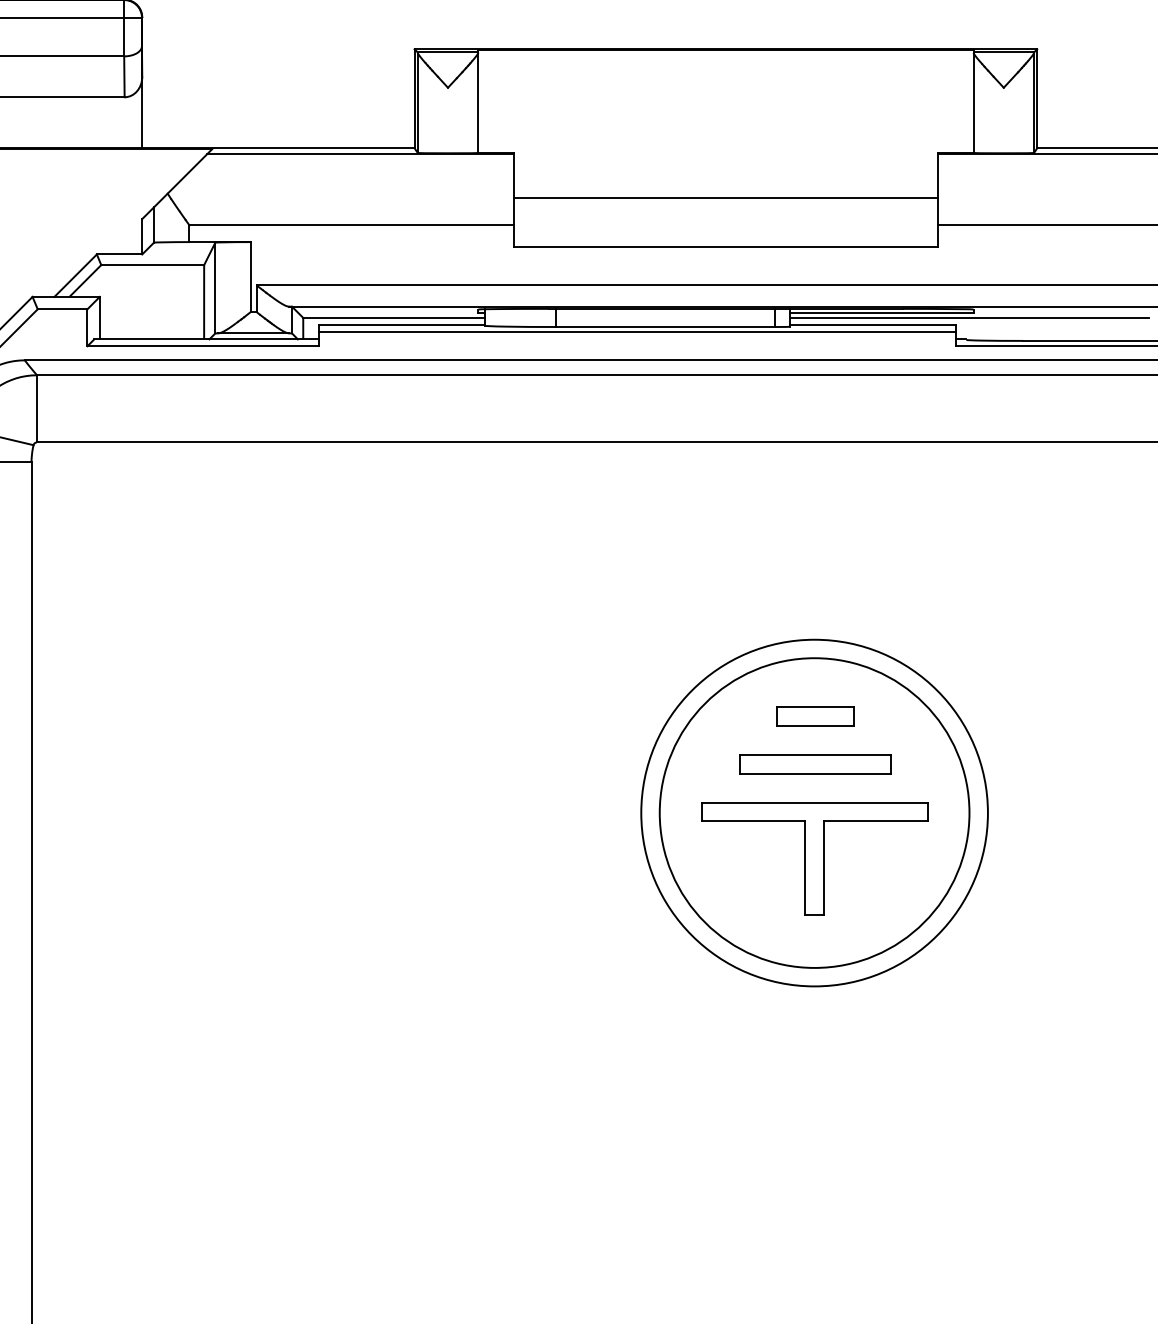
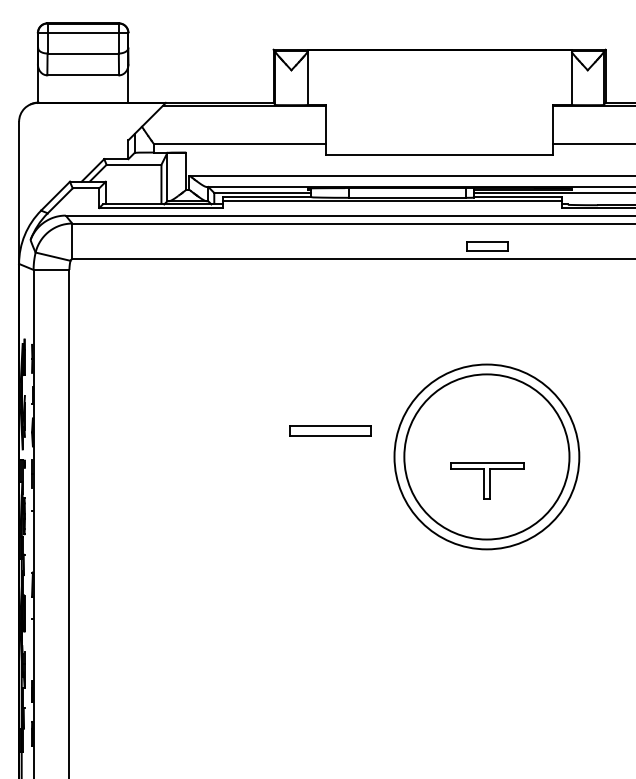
line: (725, 196) -> (439, 128), removed
part: (815, 716) -> (487, 246), moved
part: (815, 763) -> (330, 430), moved
part: (815, 857) -> (487, 480), size x0.6

